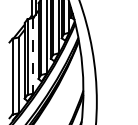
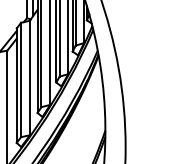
line: (33, 55) -> (29, 77), dashed -> solid

